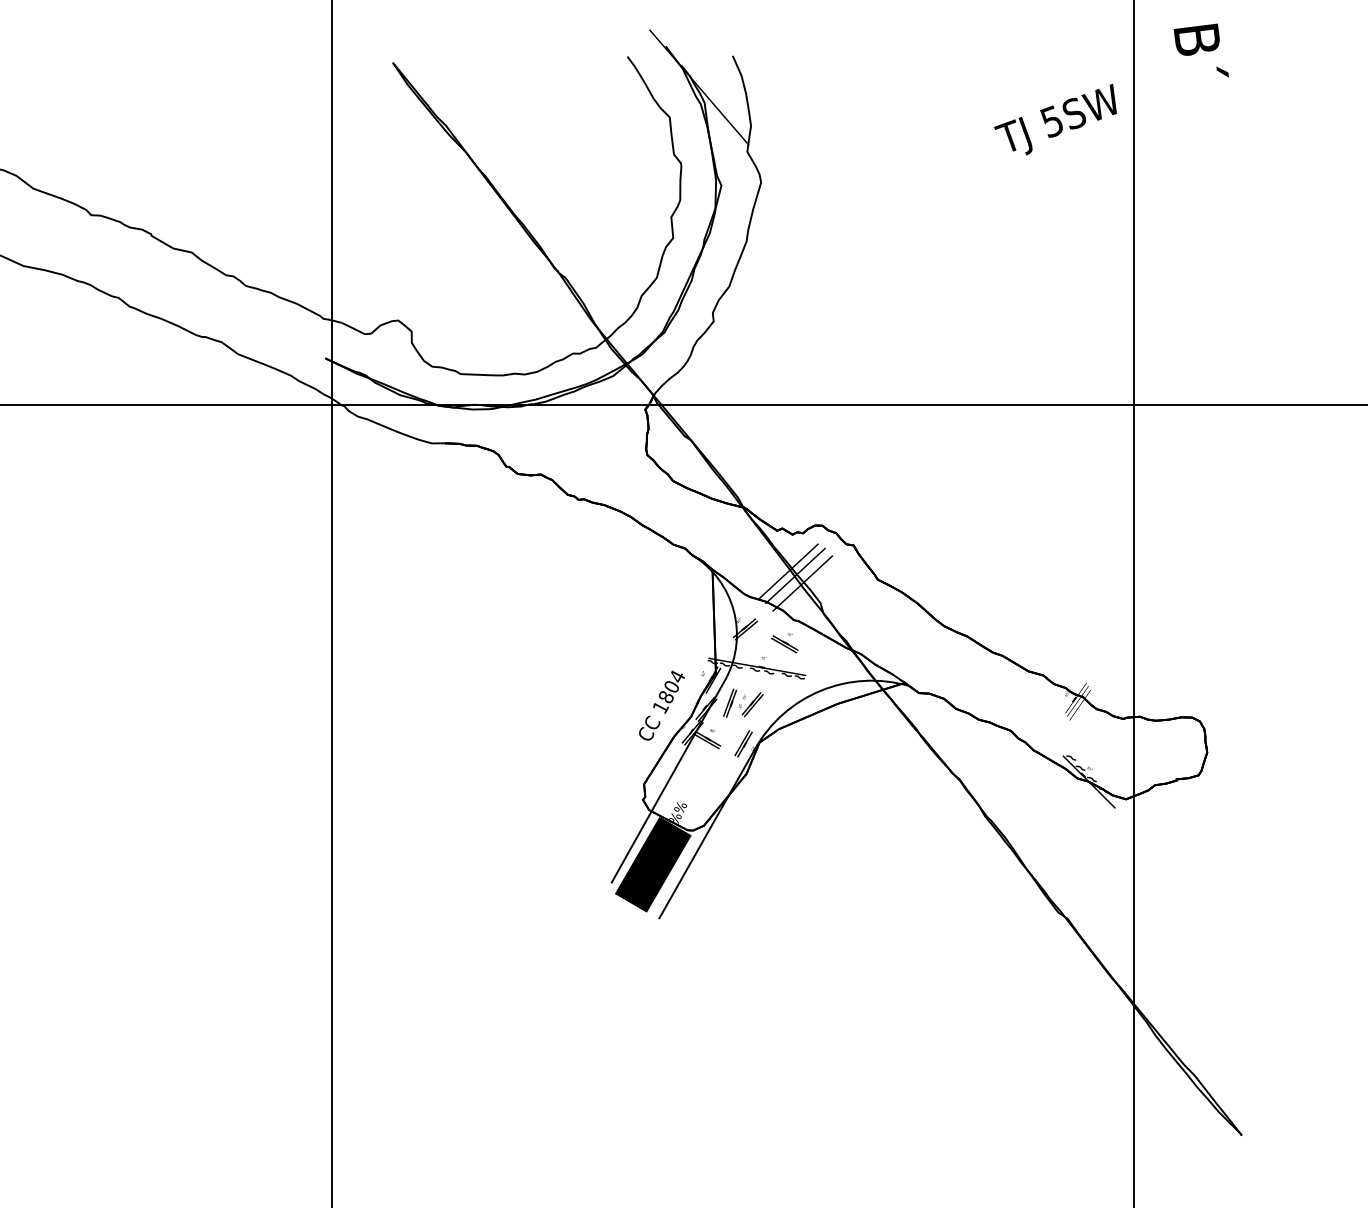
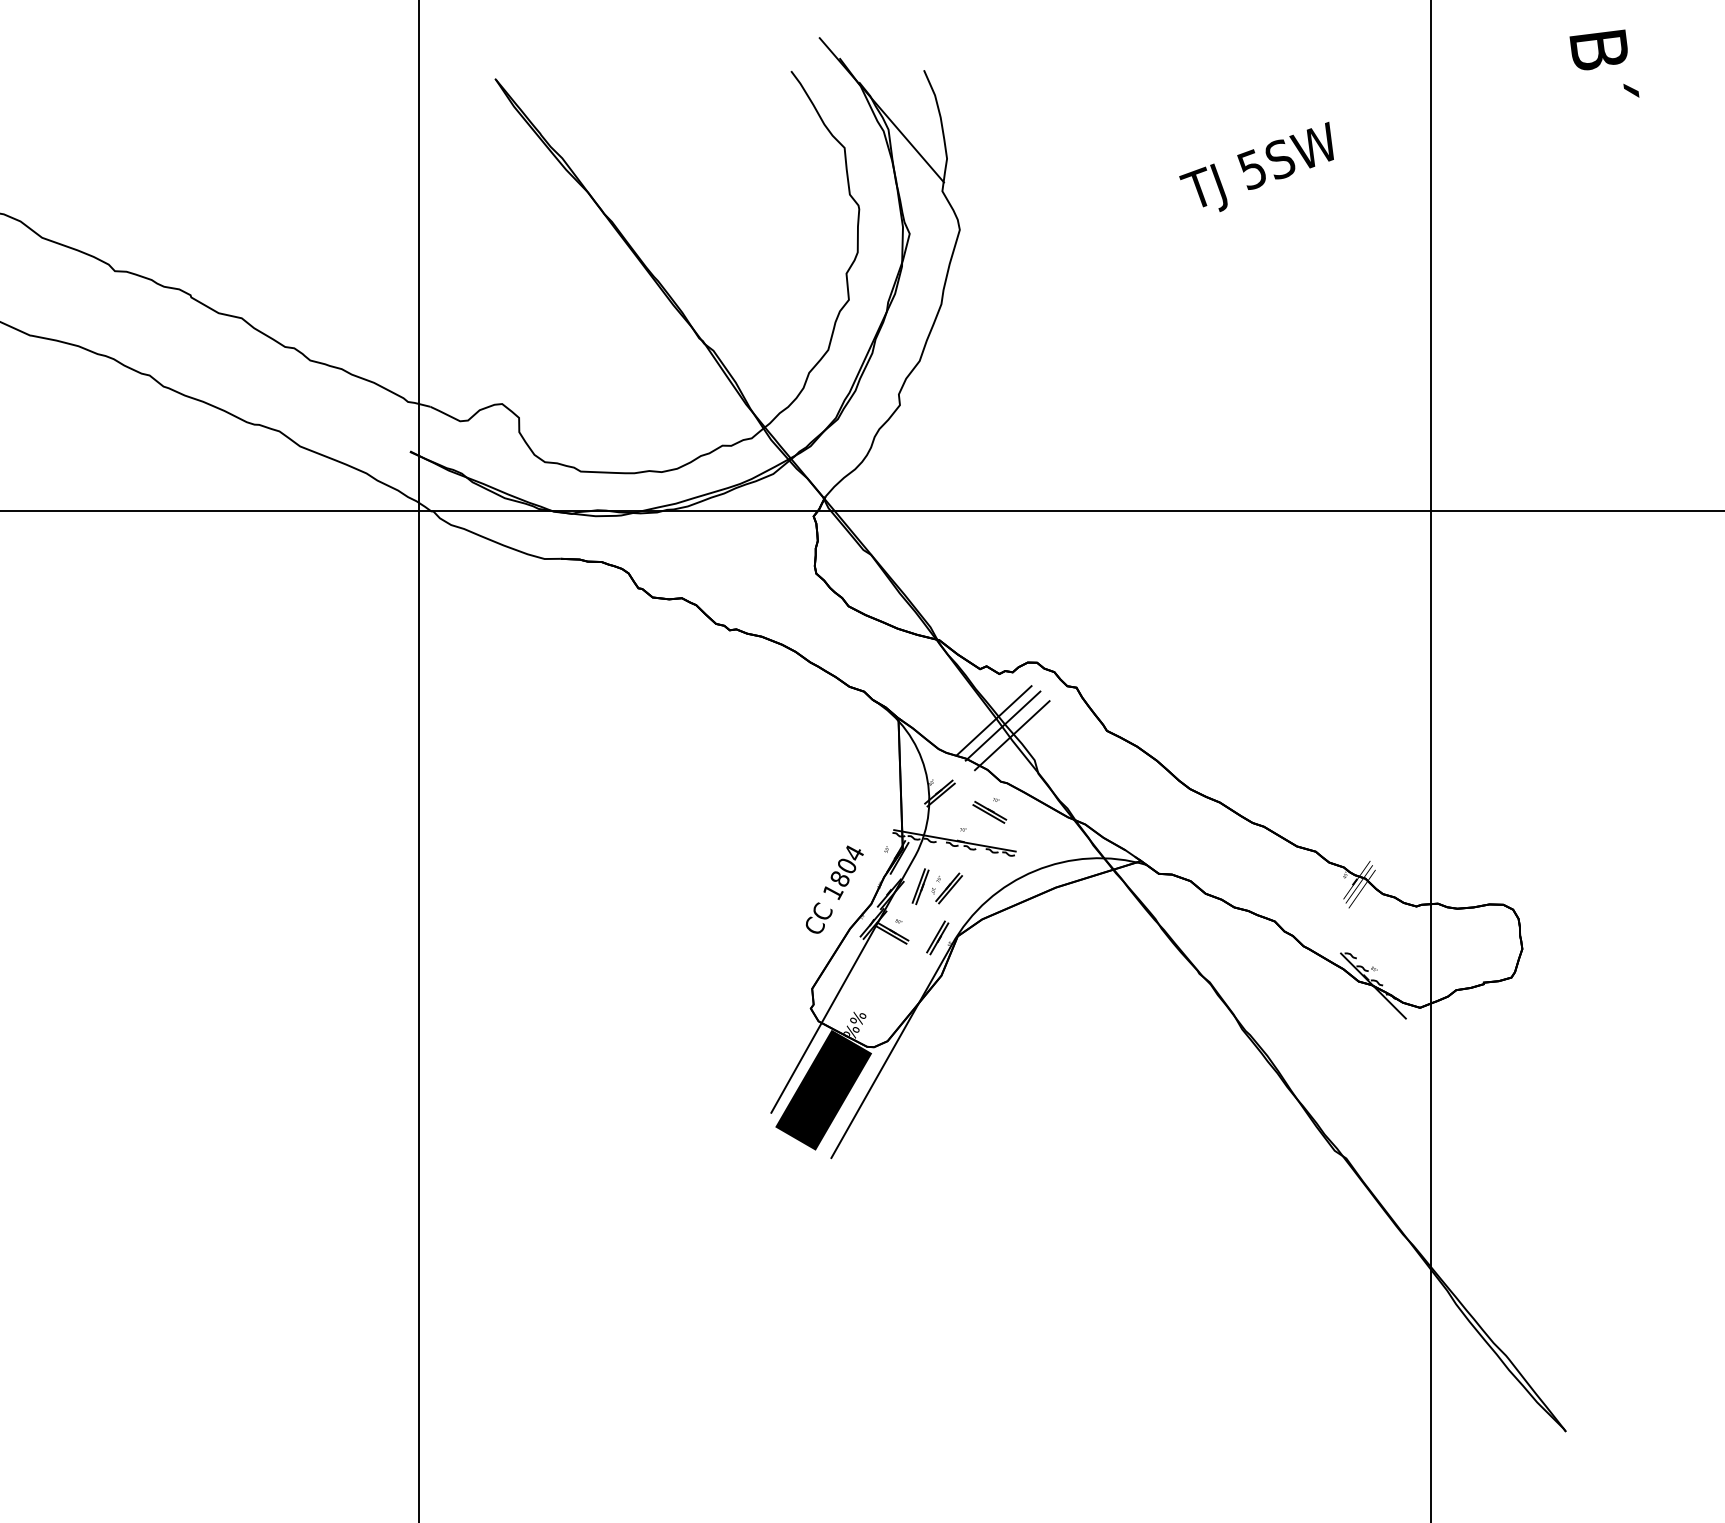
text: (1200, 50) -> (1603, 63), moved
text: (1055, 119) -> (1256, 166), moved

